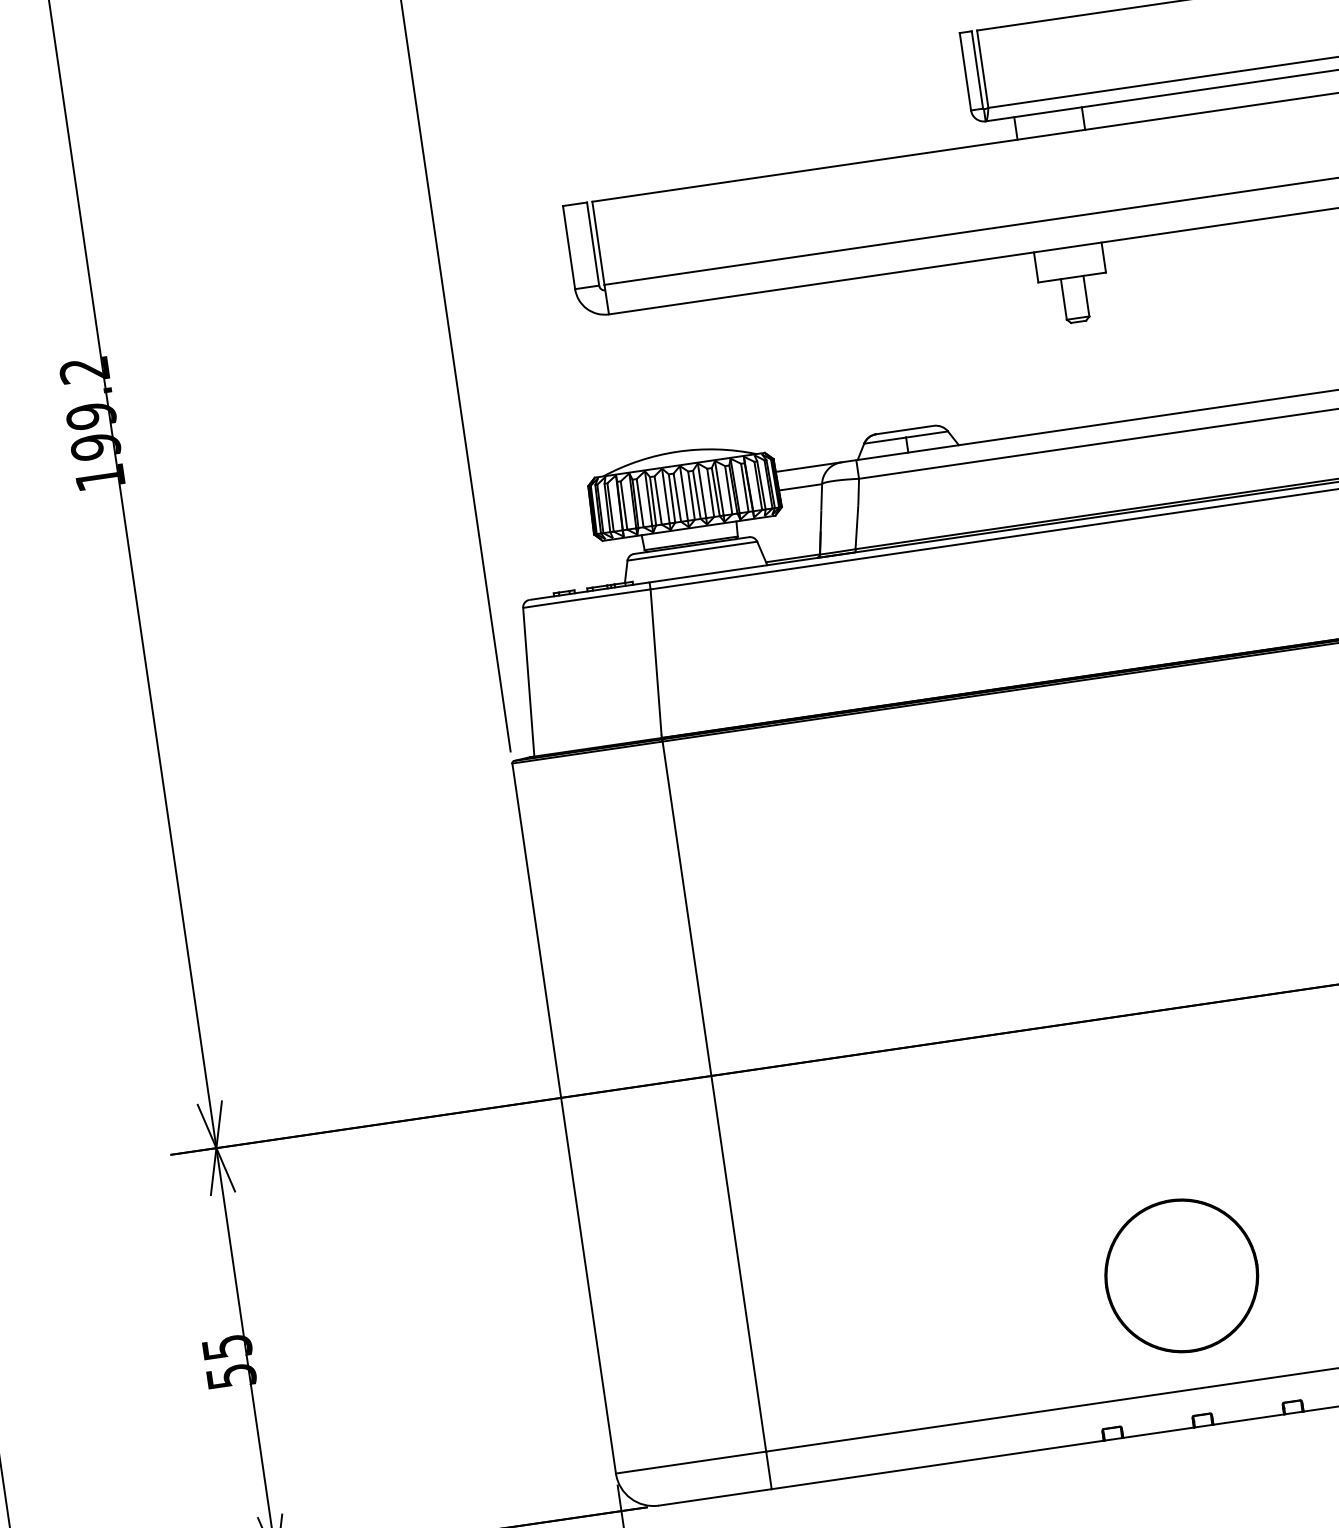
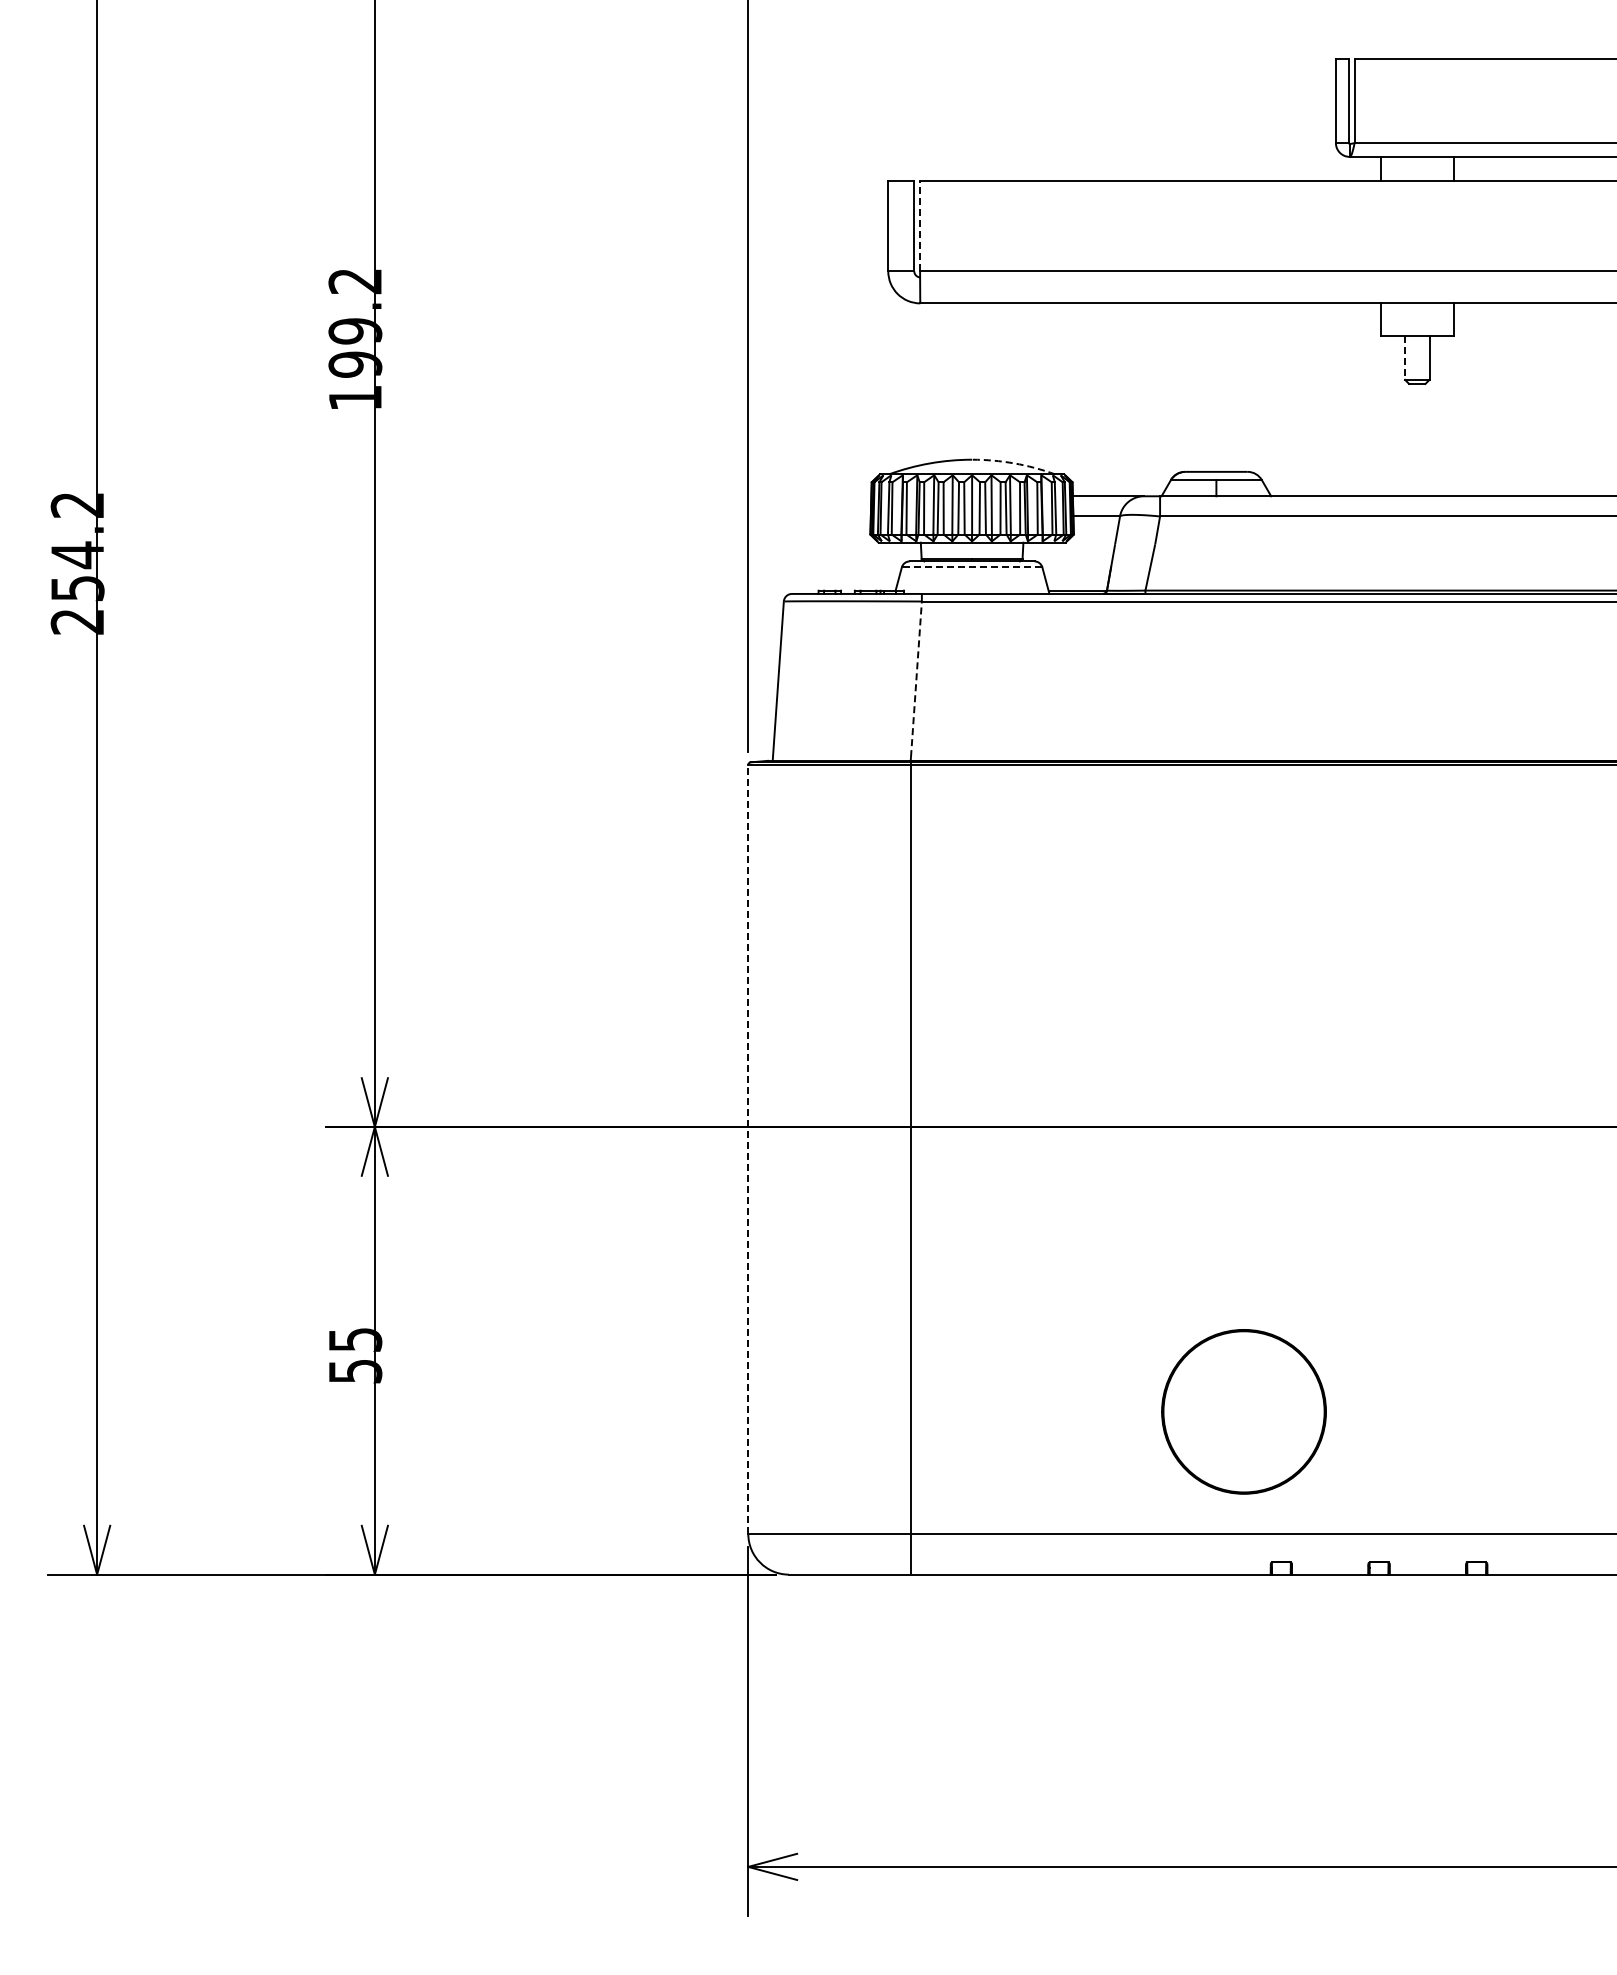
line: (598, 242) -> (920, 225), solid -> dashed
line: (1064, 299) -> (1405, 357), solid -> dashed
arc: (717, 449) -> (1014, 463), solid -> dashed
line: (691, 551) -> (971, 567), solid -> dashed
line: (656, 662) -> (916, 679), solid -> dashed
line: (564, 1118) -> (748, 1149), solid -> dashed
part: (1181, 1275) -> (1243, 1411), moved

